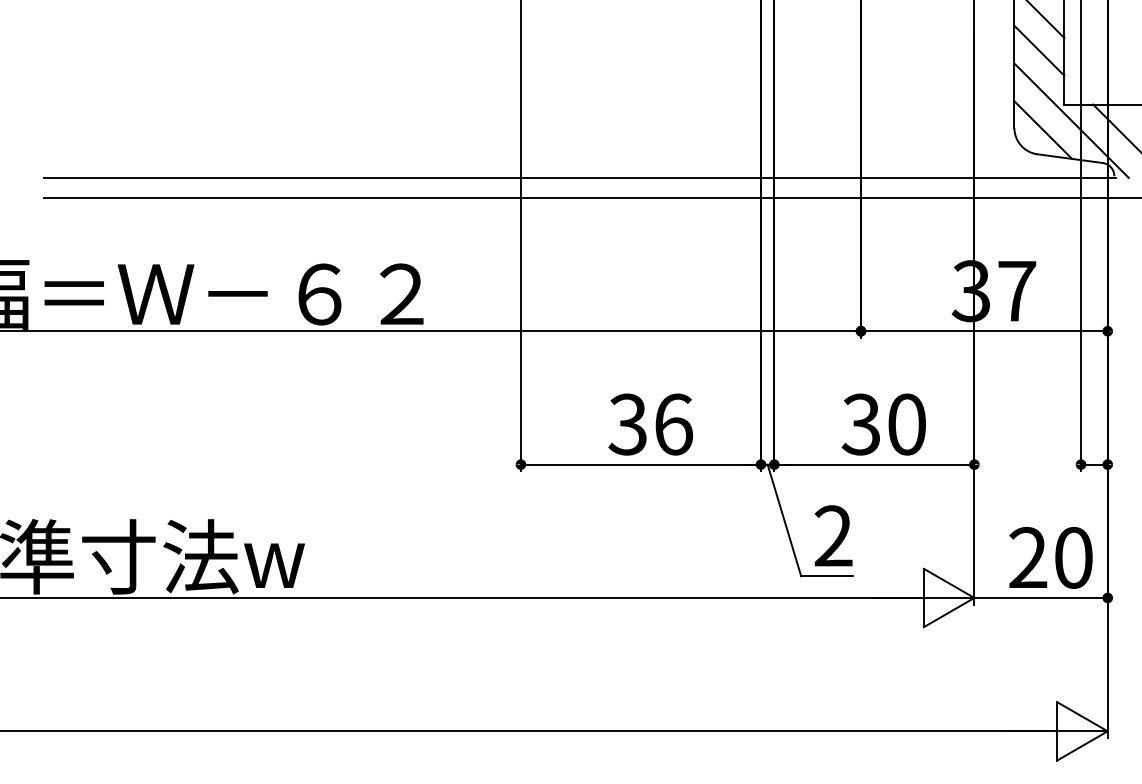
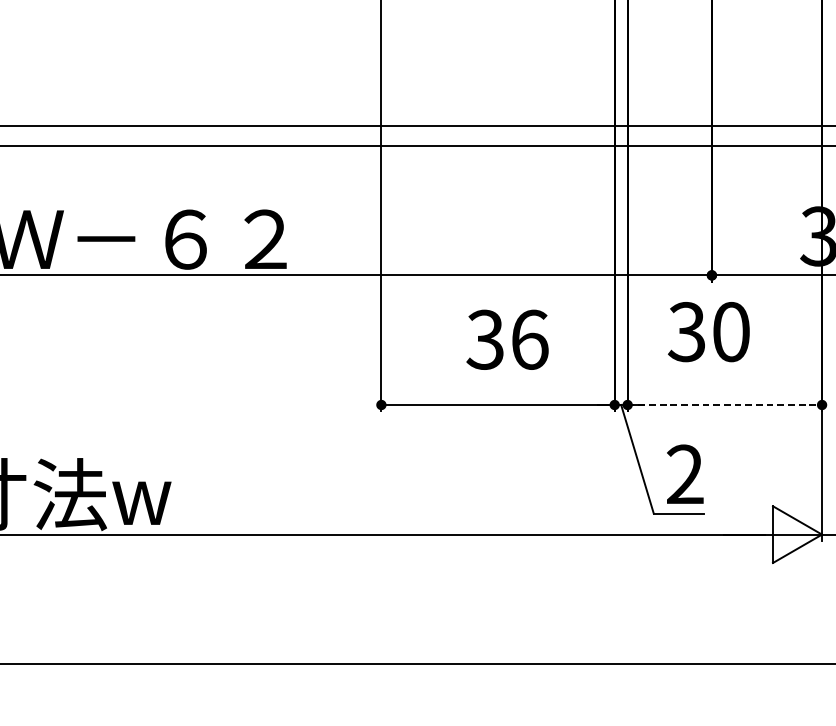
text: (650, 424) -> (507, 339), moved
text: (883, 424) -> (708, 331), moved
line: (874, 464) -> (725, 404), solid -> dashed

